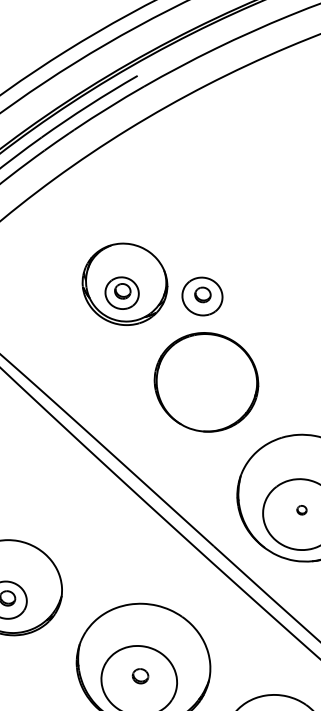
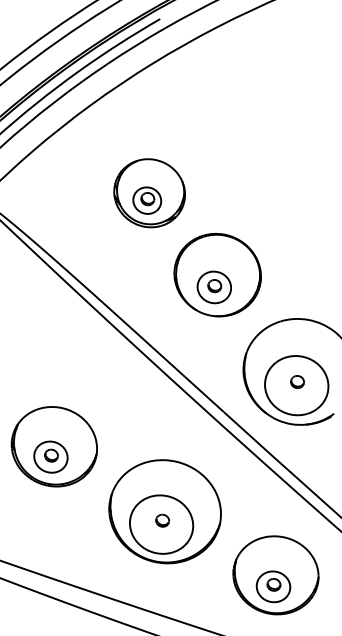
part: (201, 296) -> (213, 287), moved
part: (301, 509) -> (297, 381), size x1.67

